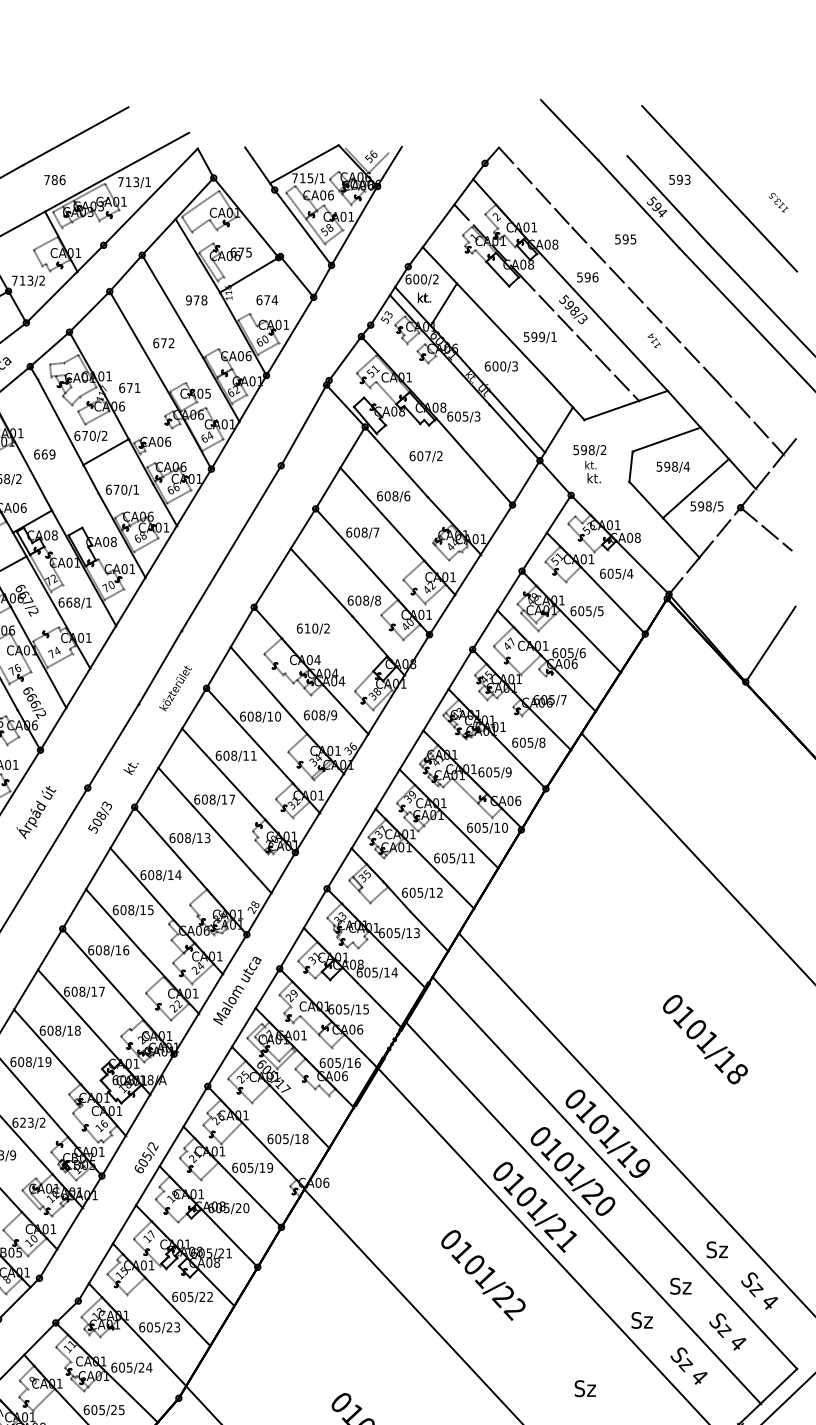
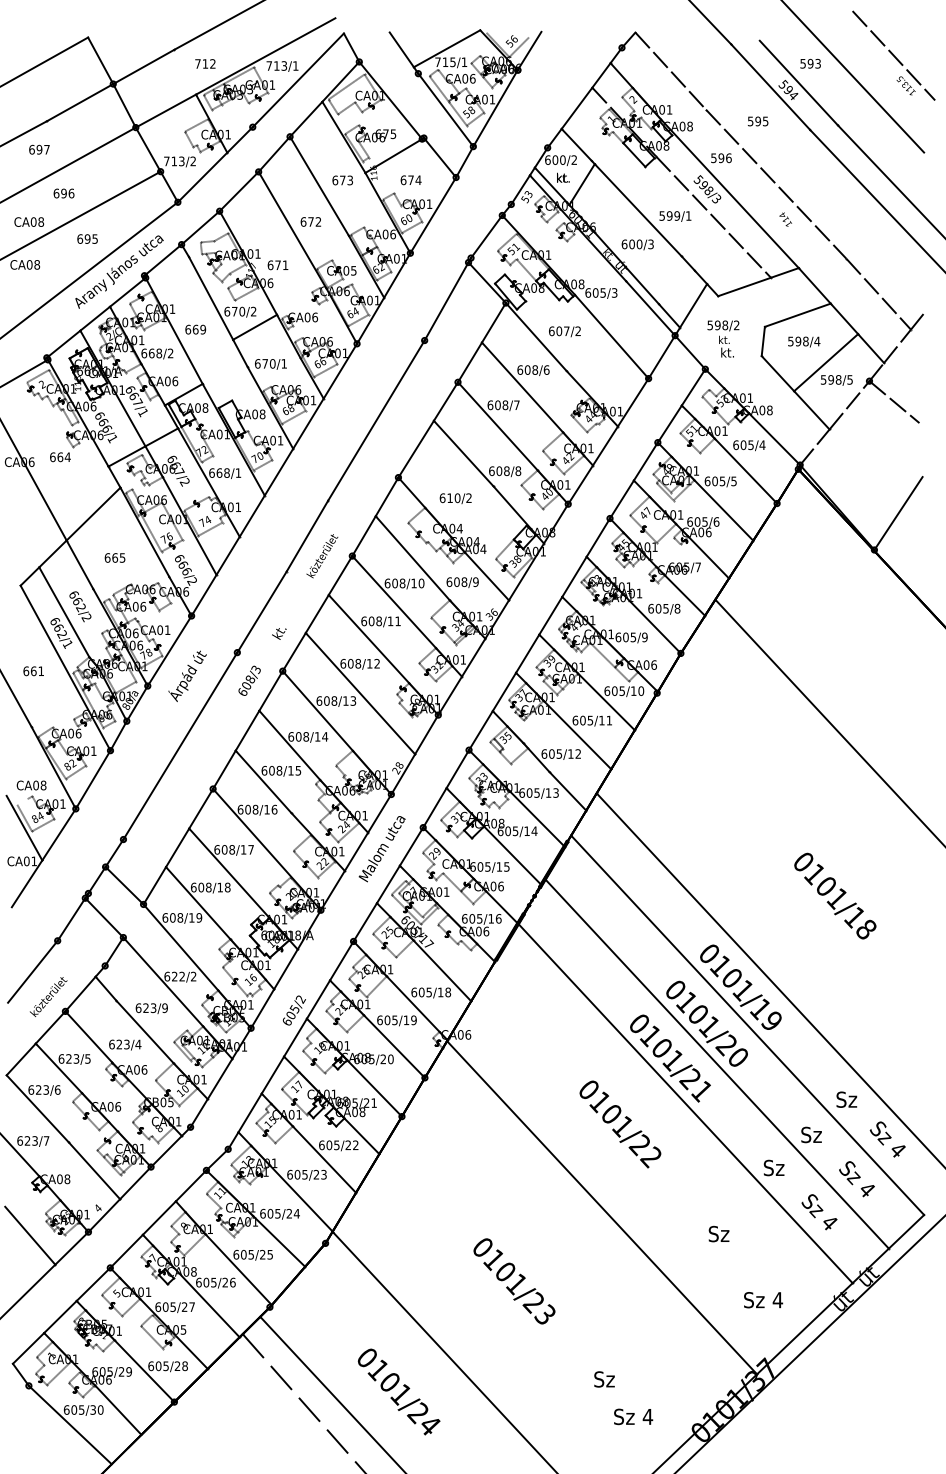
line: (765, 171) -> (893, 55), added
text: (57, 179) -> (208, 63), 786 -> 712
text: (196, 300) -> (342, 180), 978 -> 673
text: (231, 799) -> (376, 663), 608/17 -> 608/12
text: (93, 829) -> (242, 692), 508/3 -> 608/3
text: (30, 1122) -> (181, 976), 623/2 -> 622/2

